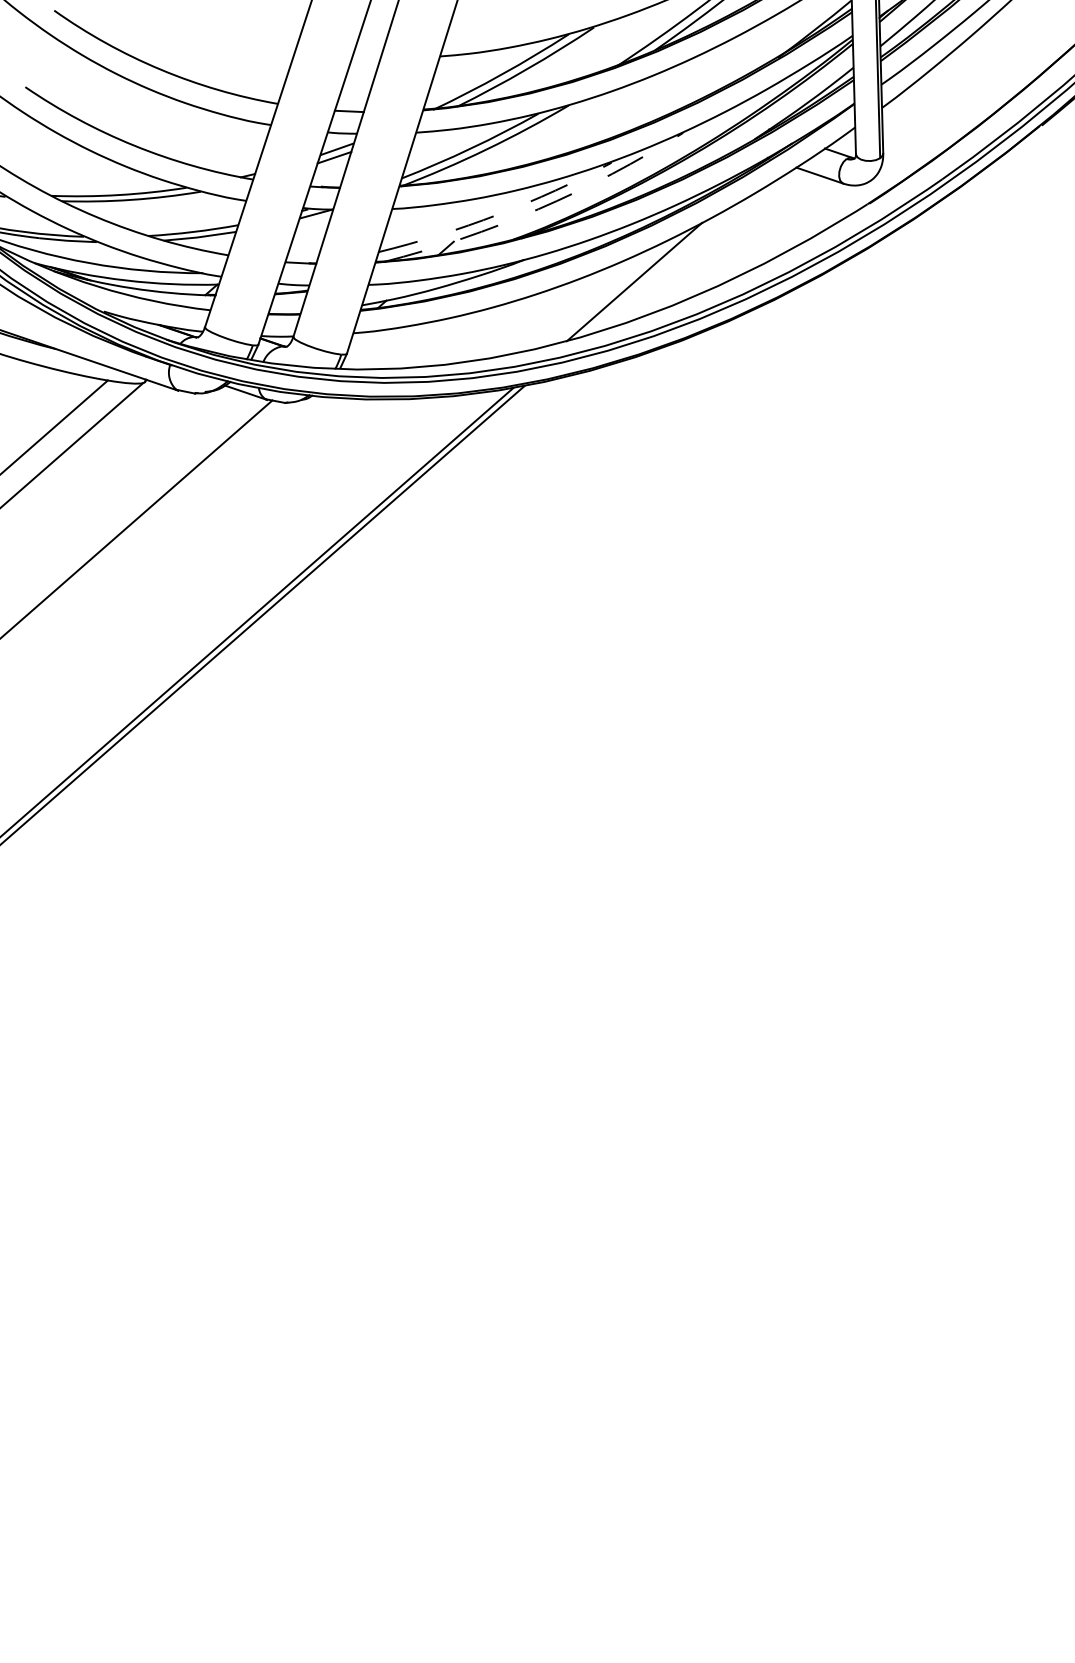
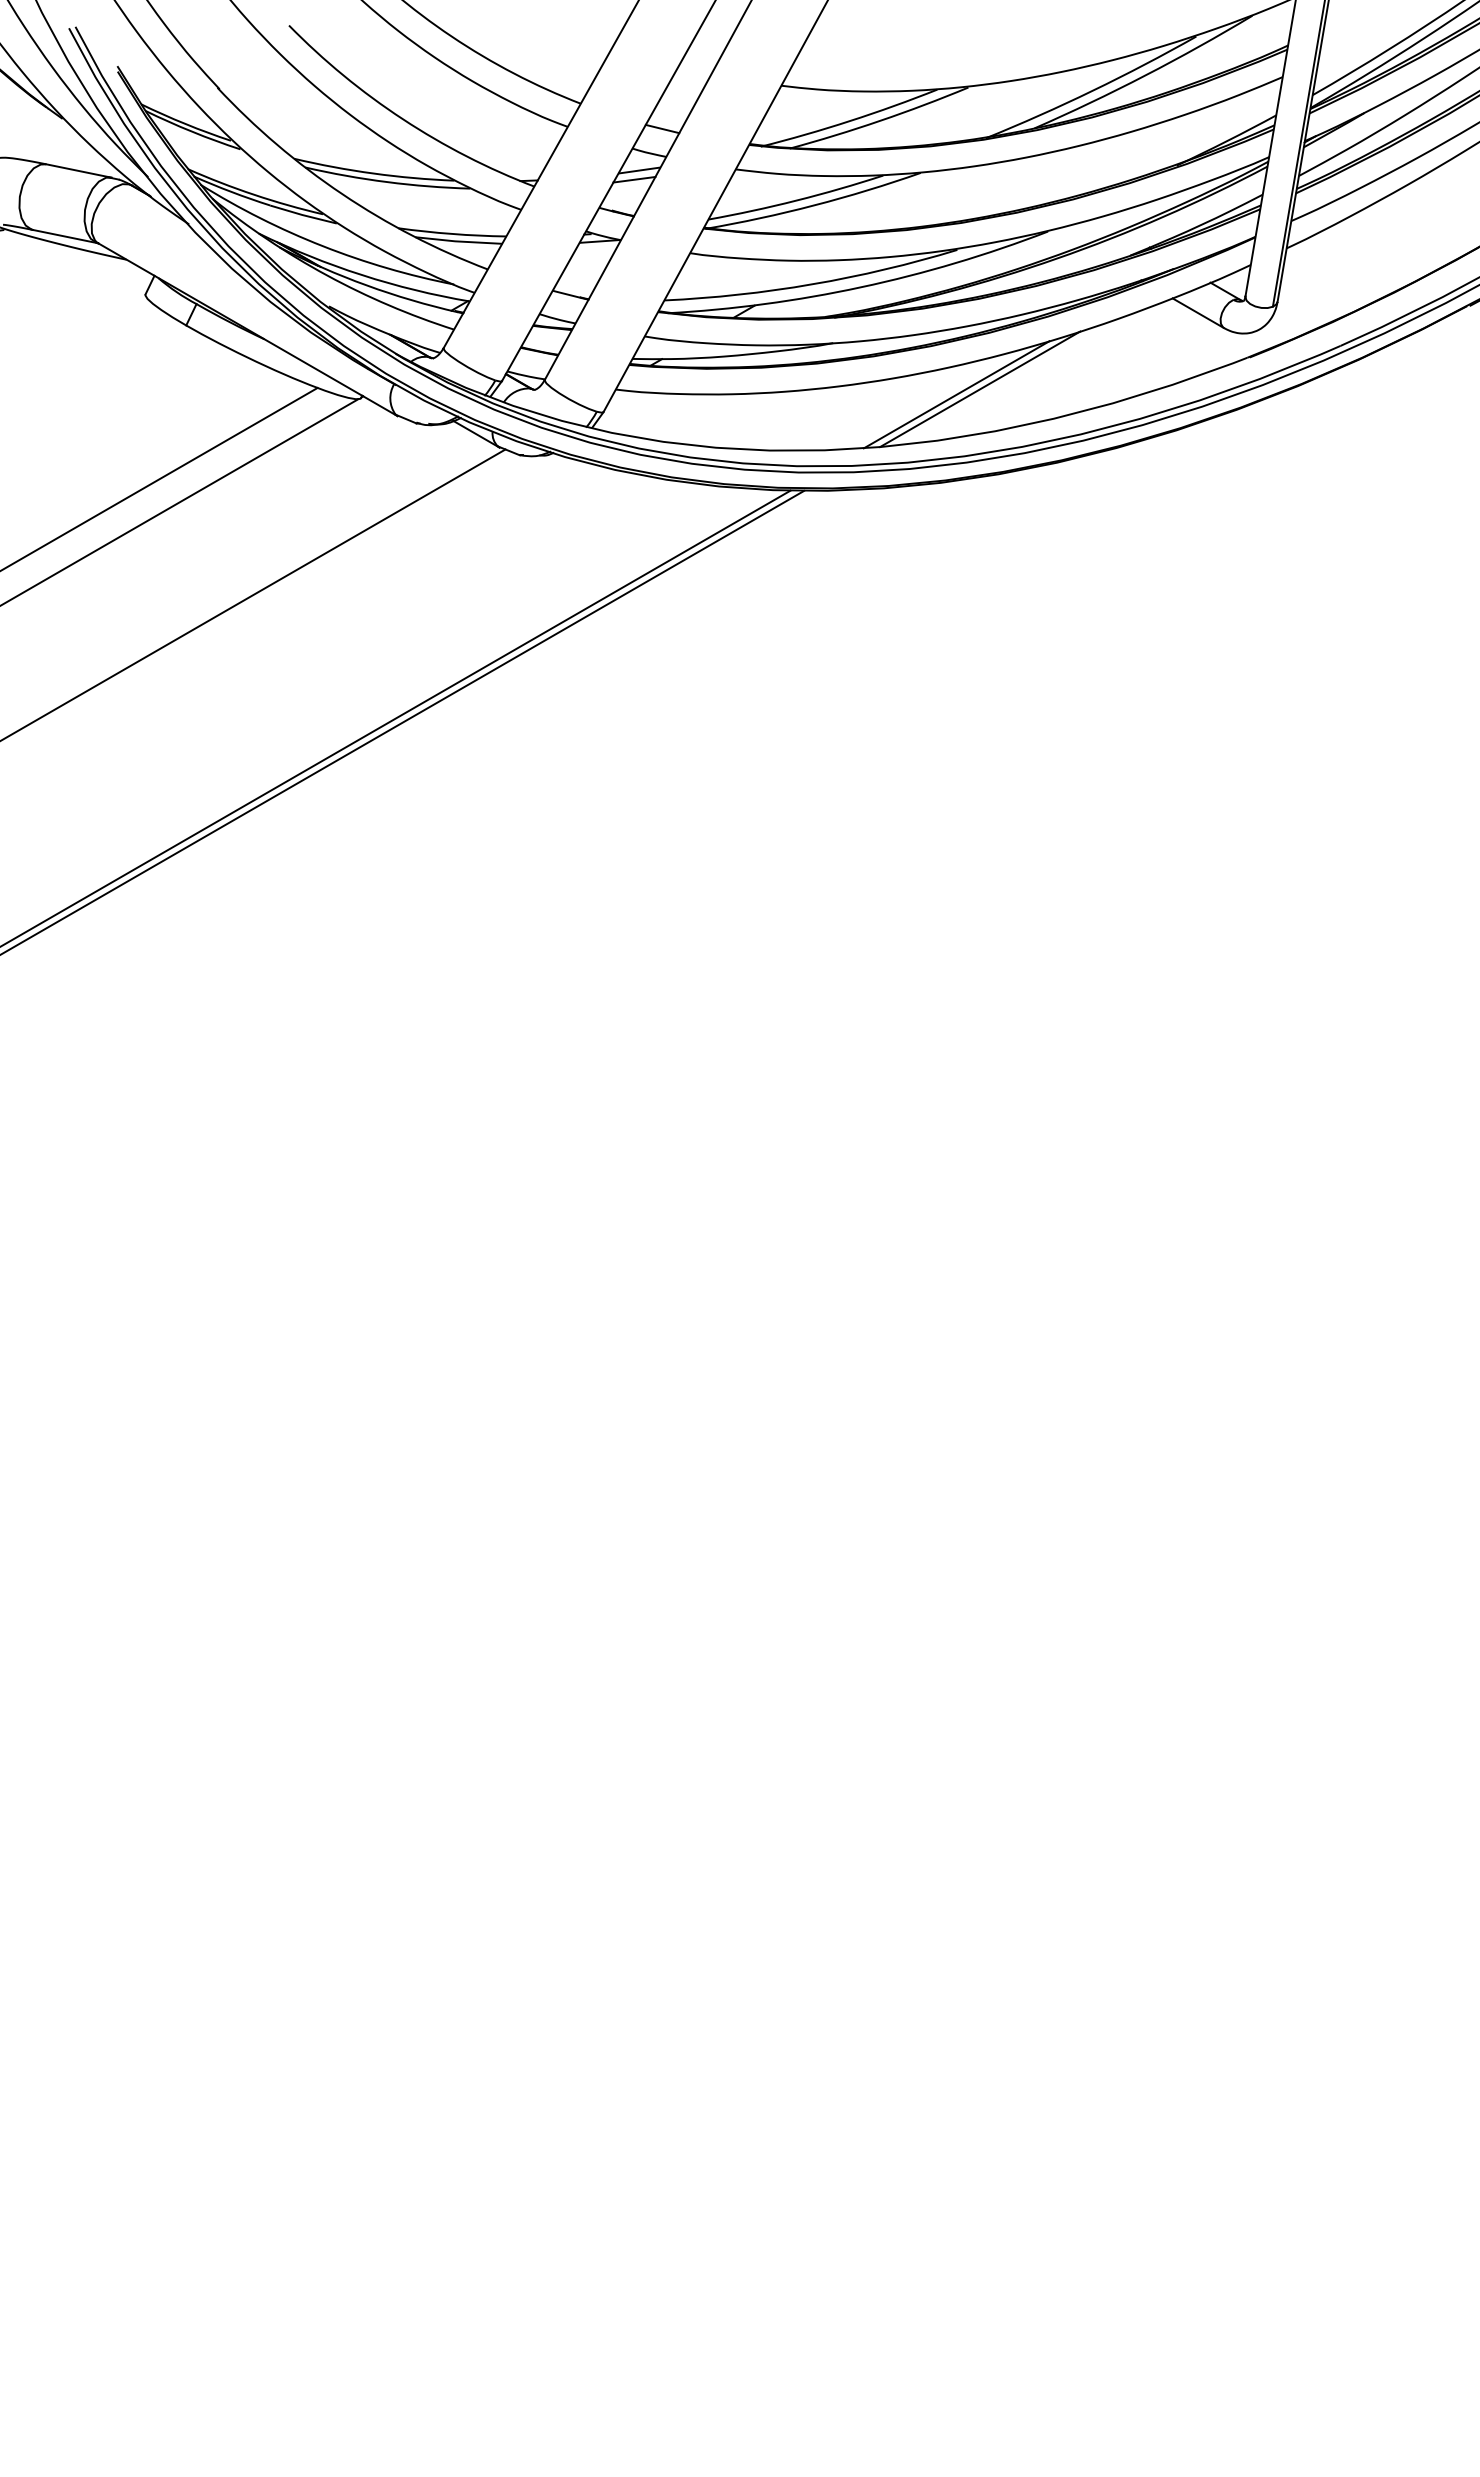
arc: (538, 209) -> (861, 287), dashed -> solid
arc: (497, 214) -> (812, 284), dashed -> solid
line: (653, 273) -> (980, 389), added

